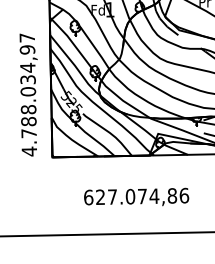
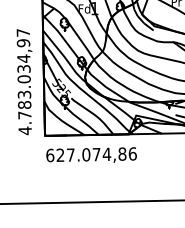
text: (28, 109) -> (24, 94), 4.788.034,97 -> 4.783.034,97
text: (136, 196) -> (91, 154), moved

